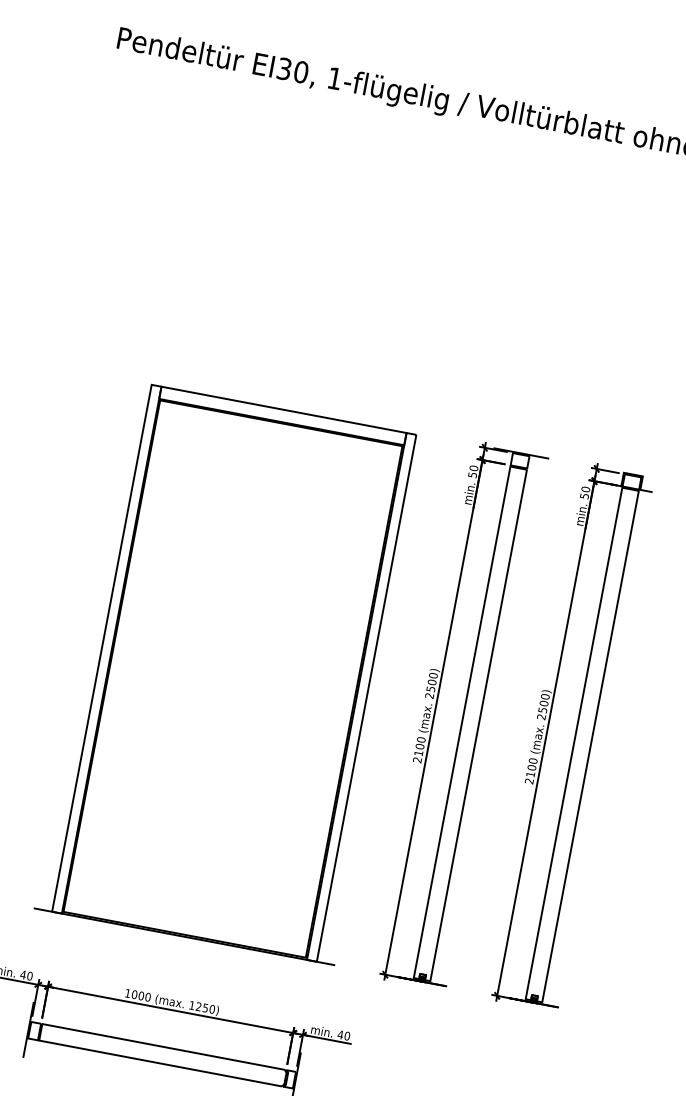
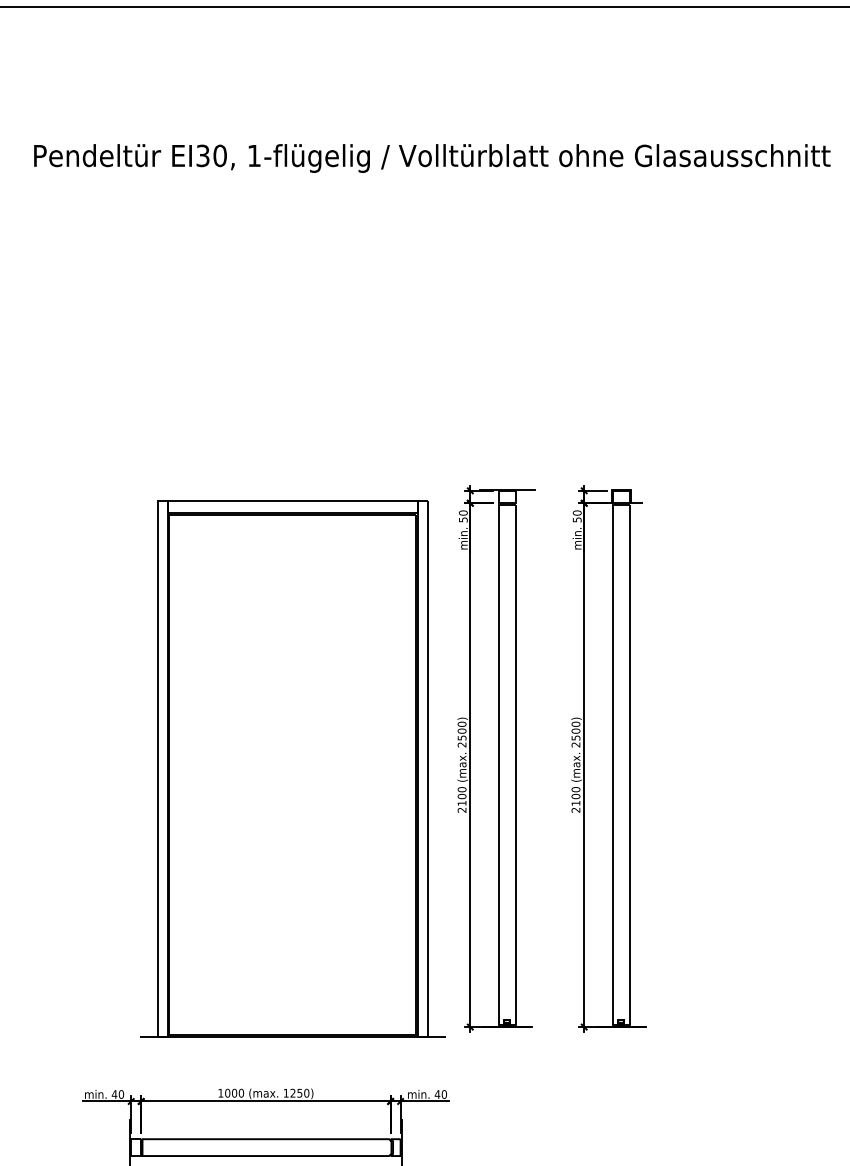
part: (233, 672) -> (292, 768), moved

